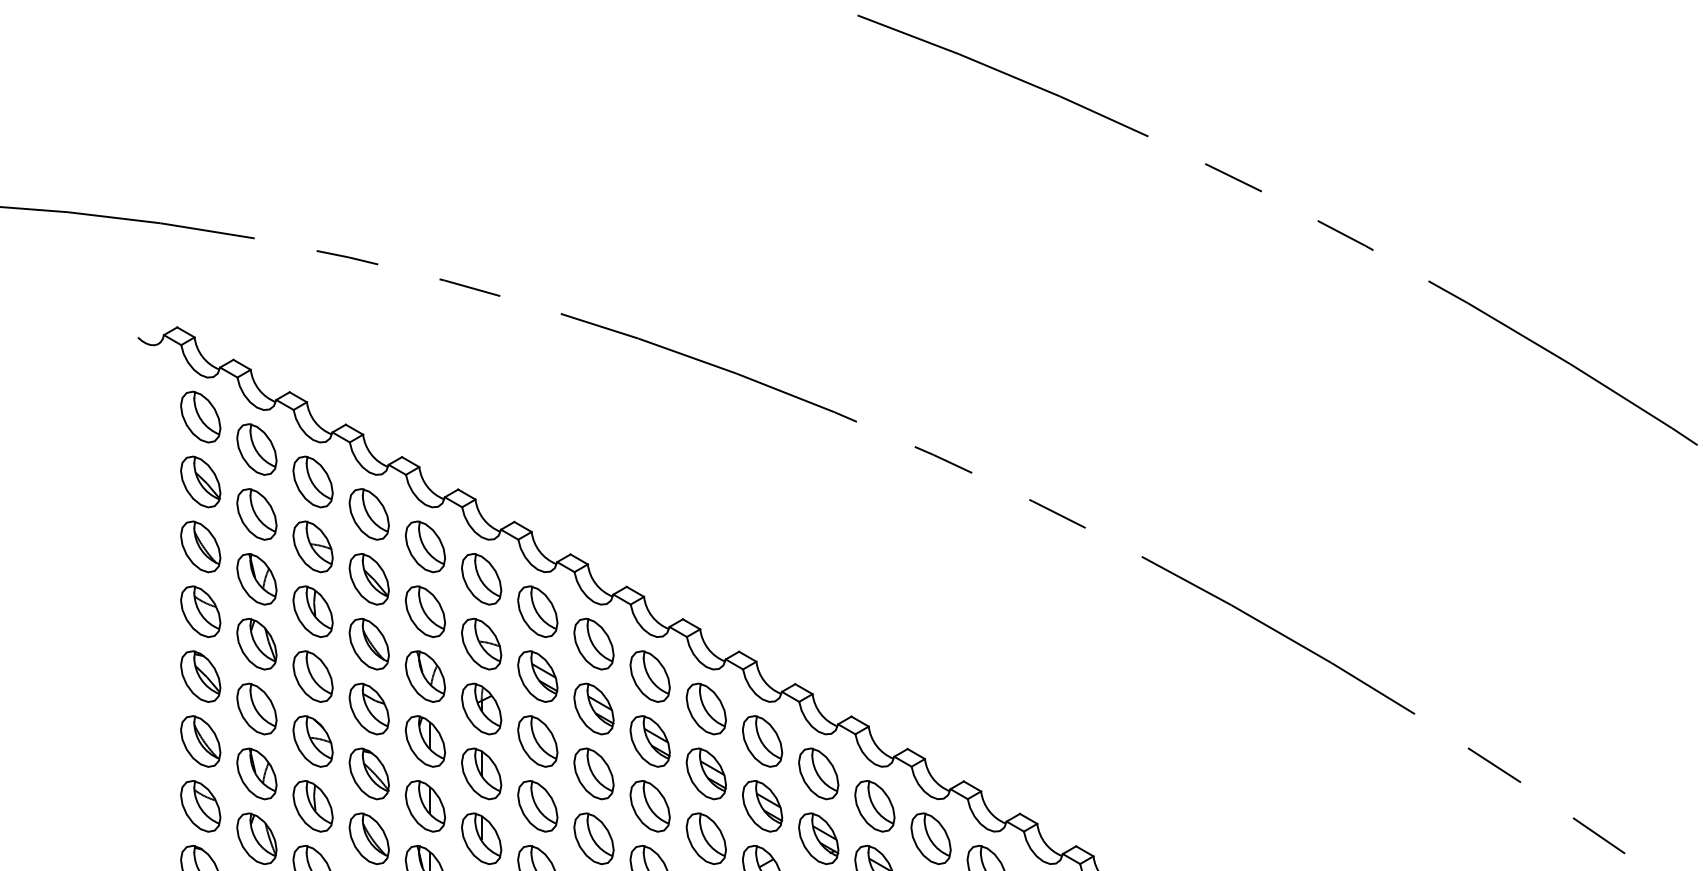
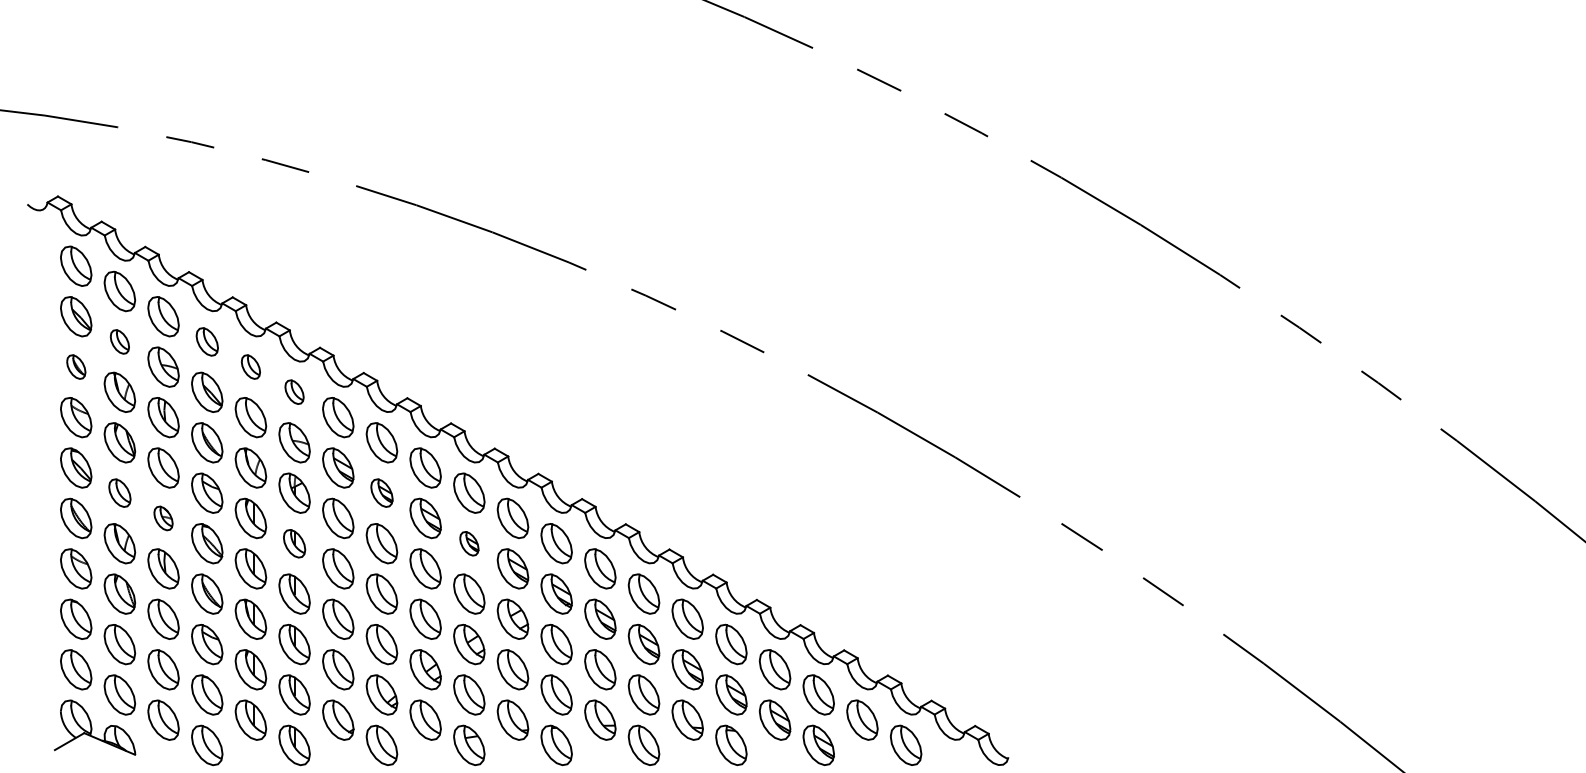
part: (256, 513) -> (119, 341), size x0.6
part: (369, 513) -> (207, 341), size x0.7
part: (201, 546) -> (76, 366), size x0.6
part: (424, 546) -> (250, 366), size x0.6
part: (481, 578) -> (294, 391), size x0.6
part: (256, 708) -> (119, 492), size x0.7
part: (593, 708) -> (381, 492), size x0.7
part: (313, 741) -> (163, 518), size x0.6
part: (481, 773) -> (294, 543), size x0.7
part: (706, 773) -> (469, 543), size x0.6

